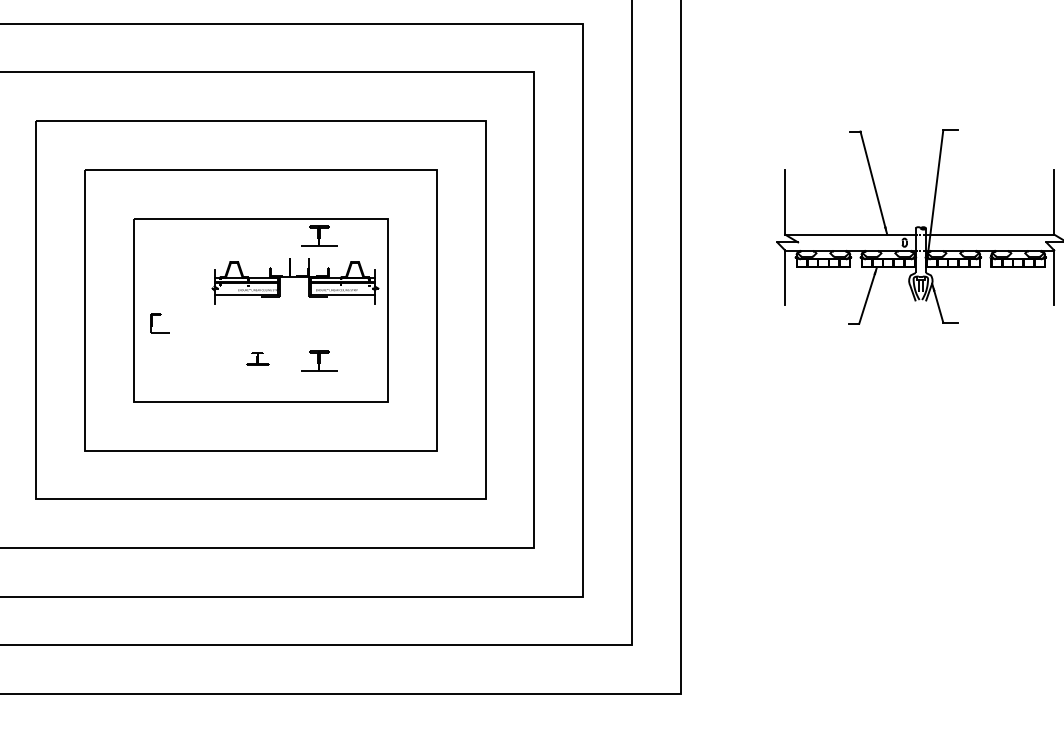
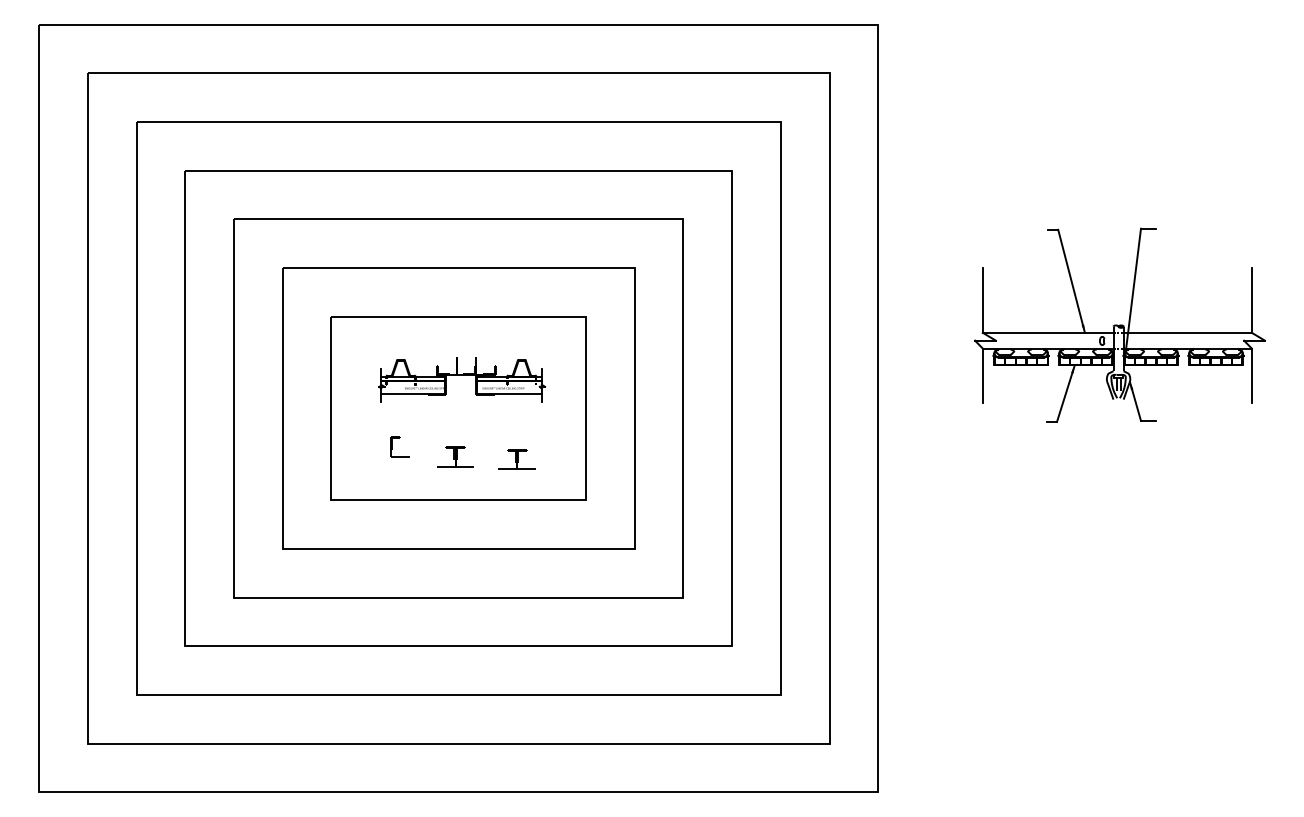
part: (318, 236) -> (516, 334), removed
part: (295, 281) -> (462, 379), moved
part: (152, 323) -> (392, 446), moved
part: (257, 358) -> (455, 456), size x1.67

